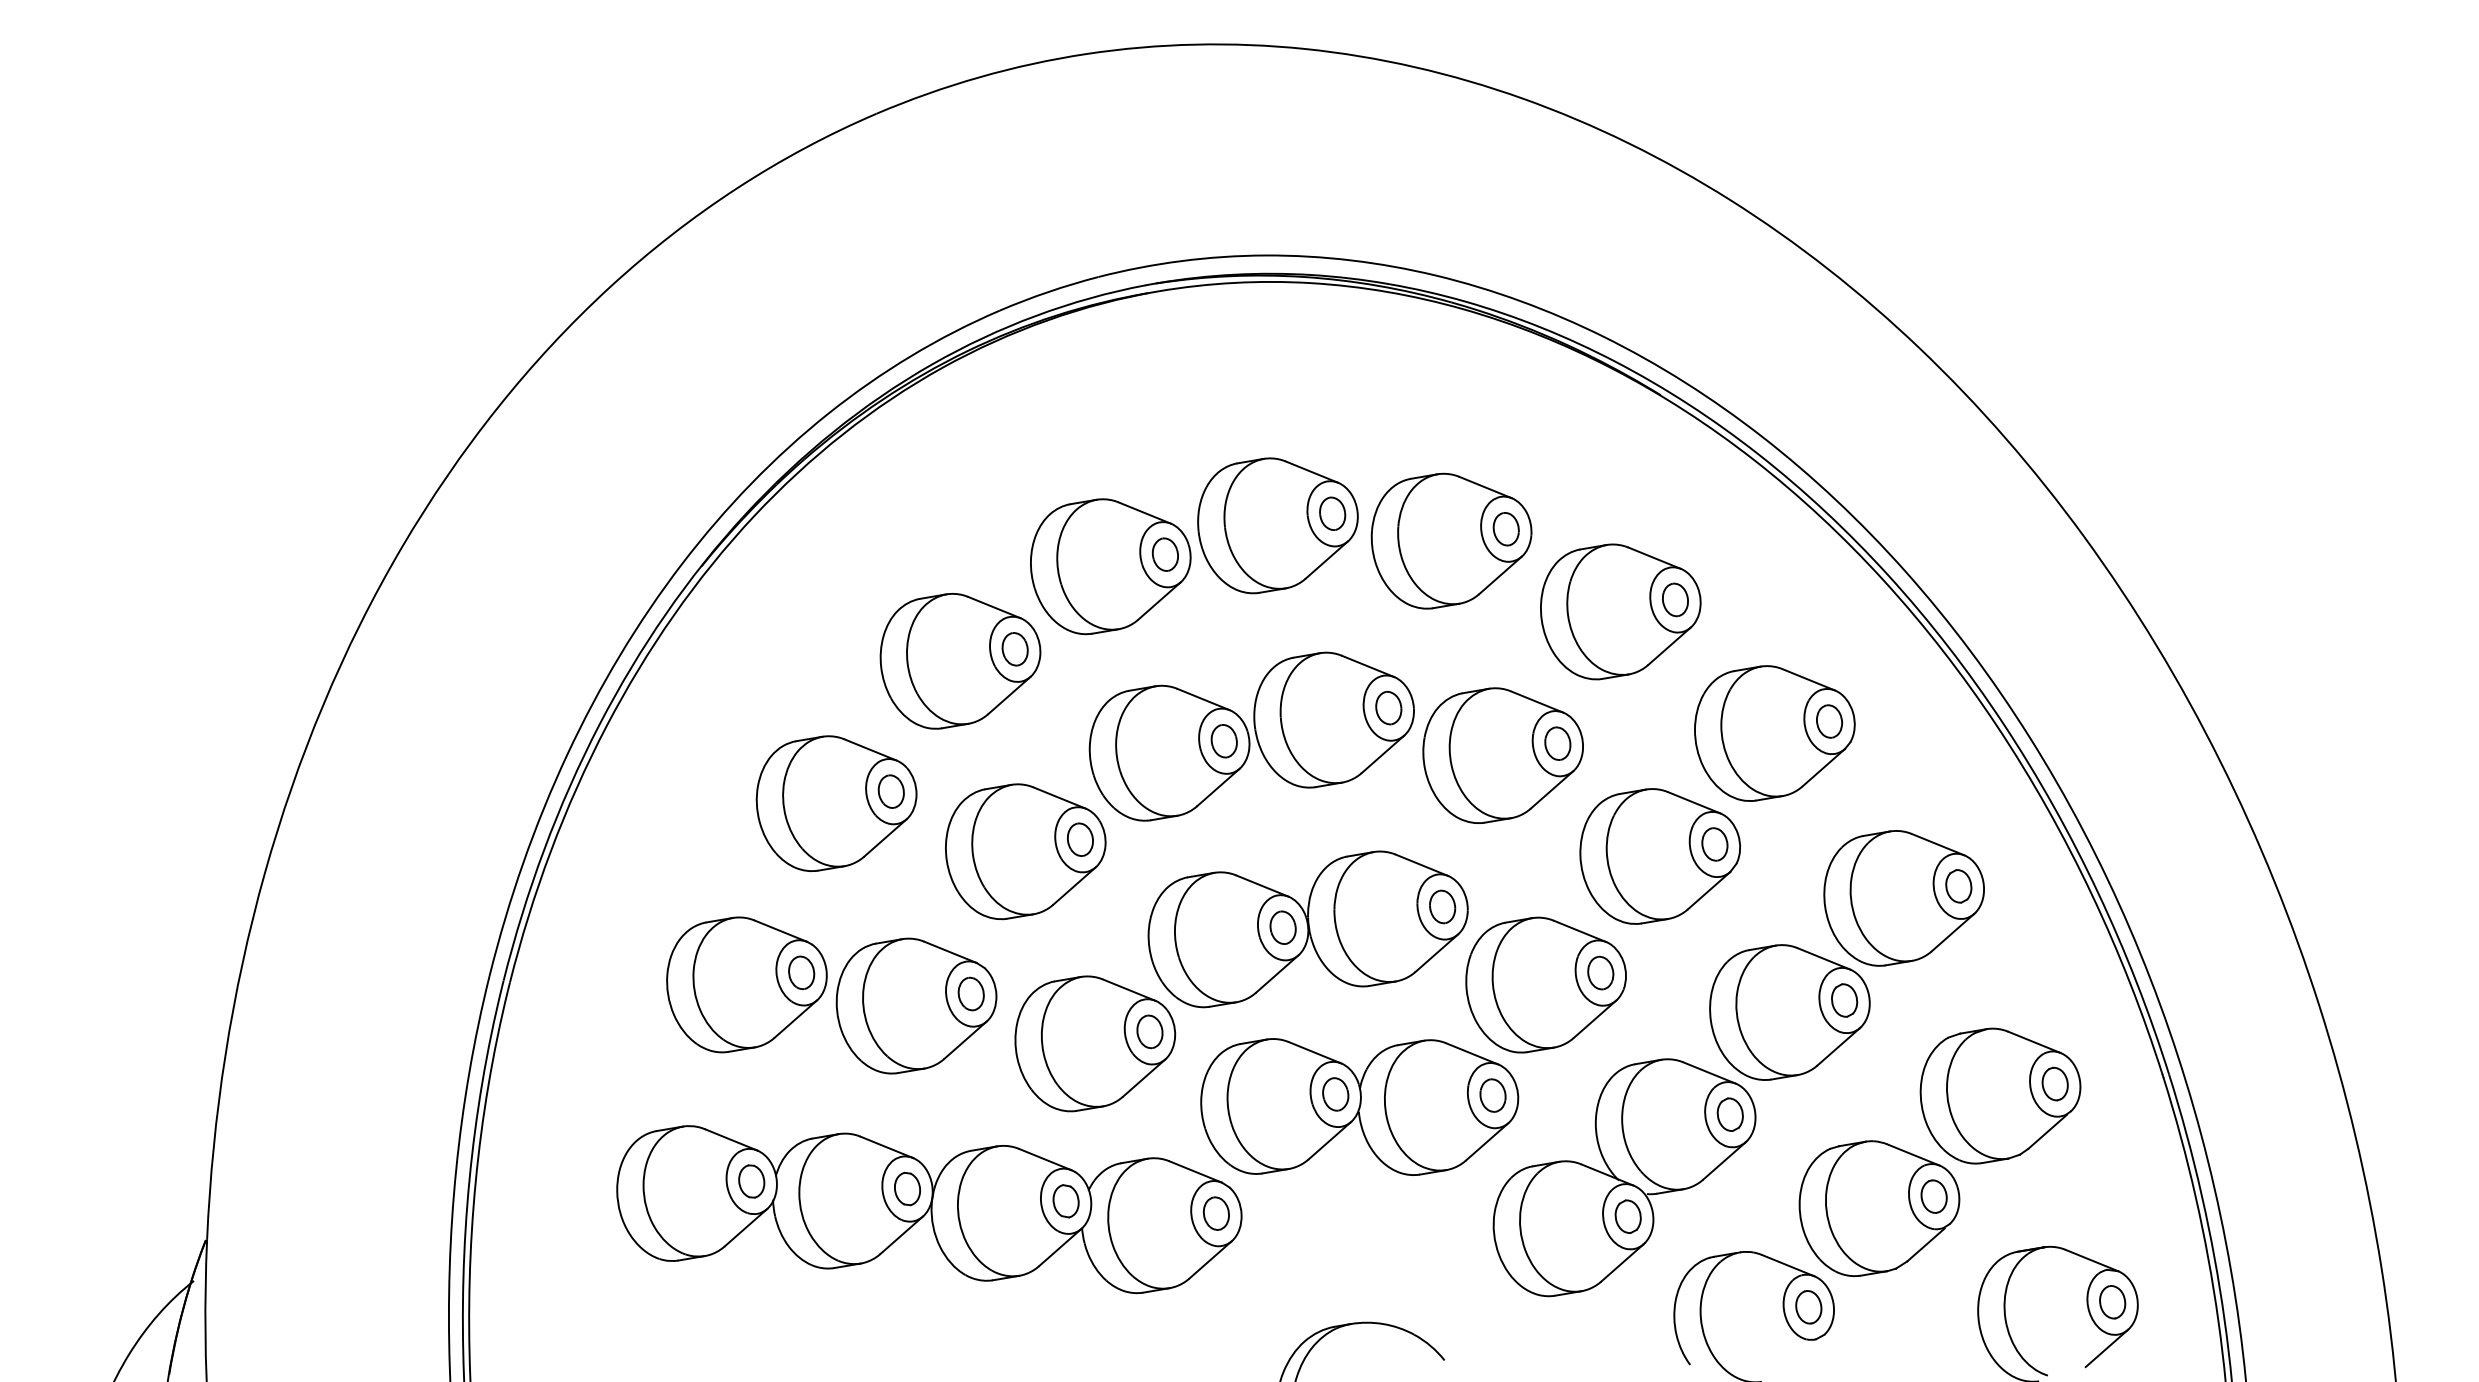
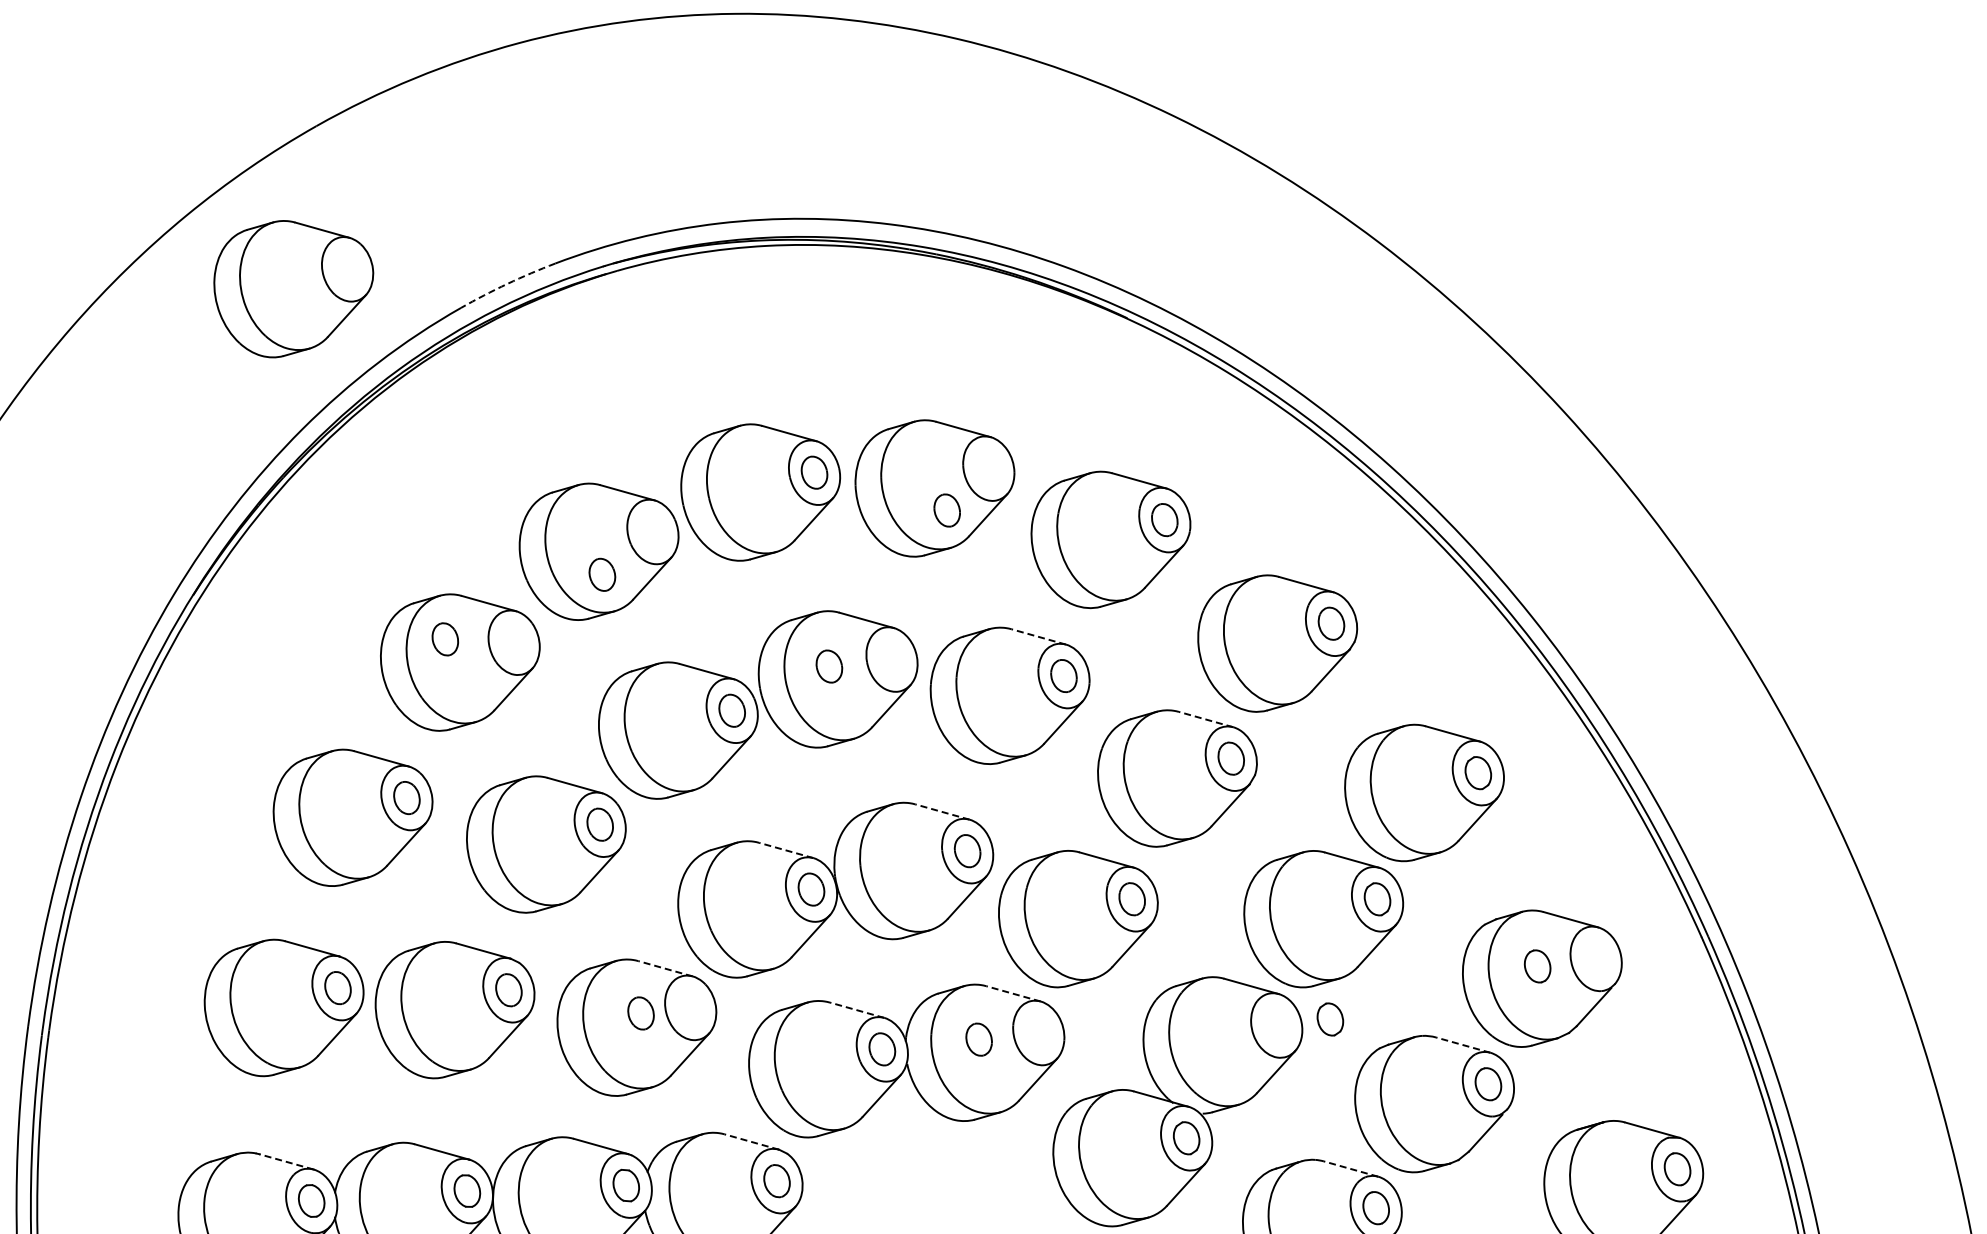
part: (836, 271) -> (294, 287), added
arc: (1048, 292) -> (507, 284), solid -> dashed
part: (1505, 529) -> (946, 510), moved
part: (1164, 554) -> (601, 574), moved
part: (1014, 649) -> (444, 639), moved
line: (1536, 701) -> (1038, 636), solid -> dashed
part: (1388, 707) -> (829, 665), moved
line: (1693, 802) -> (1205, 719), solid -> dashed
line: (1421, 865) -> (942, 812), solid -> dashed
line: (1262, 885) -> (786, 849), solid -> dashed
line: (1128, 989) -> (664, 968), solid -> dashed
part: (1149, 1031) -> (640, 1013), moved
line: (1314, 1052) -> (856, 1010), solid -> dashed
line: (1471, 1053) -> (1012, 993), solid -> dashed
part: (2054, 1083) -> (1536, 965), moved
part: (1492, 1095) -> (978, 1039), moved
part: (1729, 1114) -> (1329, 1019), moved
line: (730, 1139) -> (285, 1161), solid -> dashed
line: (1913, 1154) -> (1463, 1044), solid -> dashed
line: (1195, 1171) -> (751, 1141), solid -> dashed
line: (1787, 1265) -> (1350, 1169), solid -> dashed

